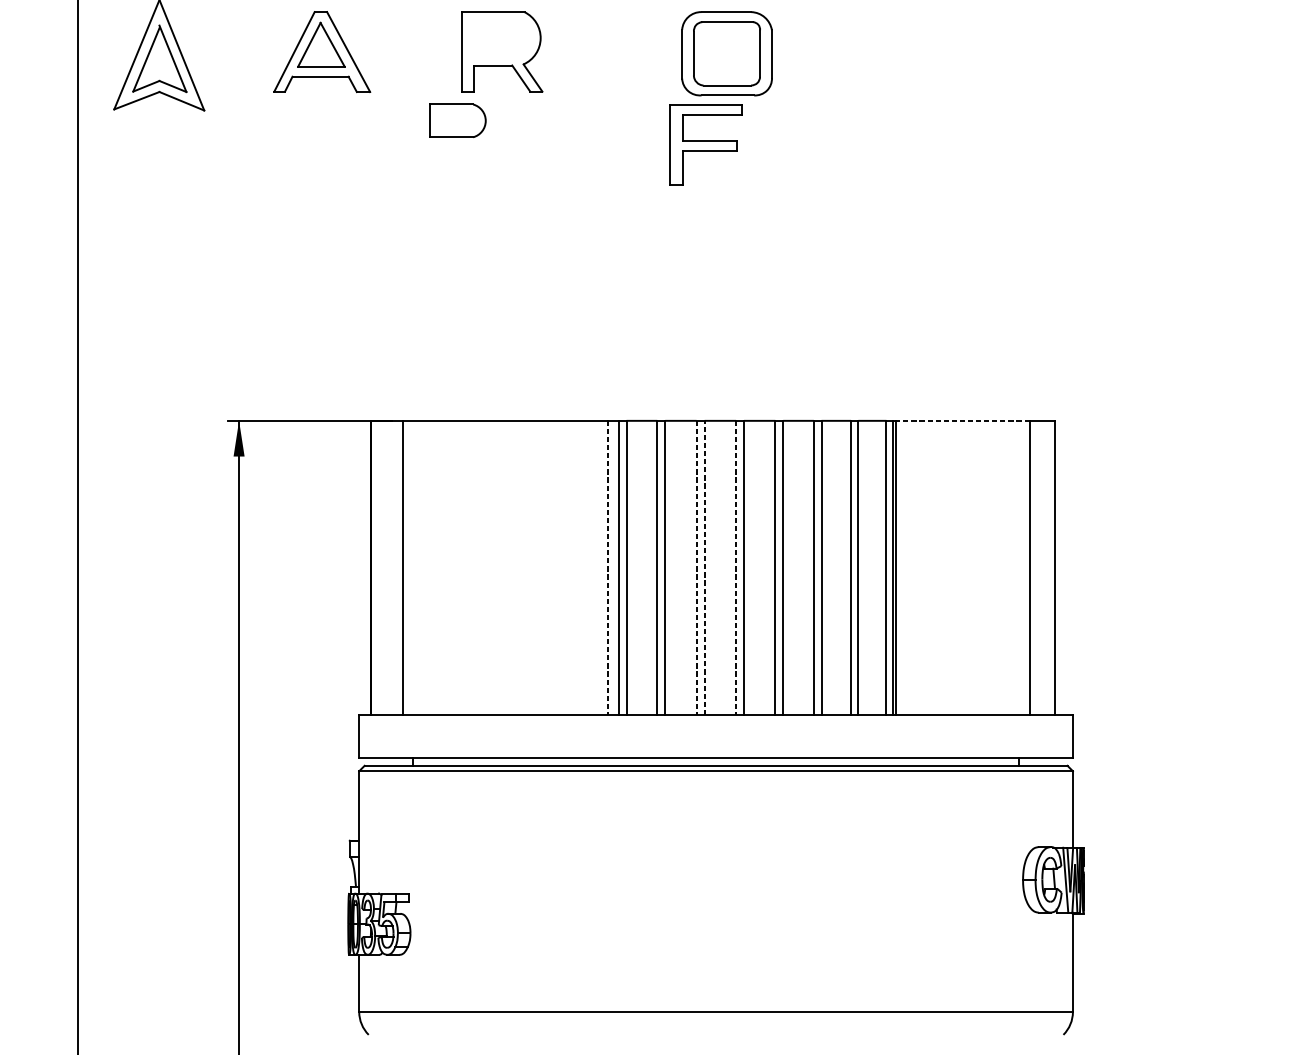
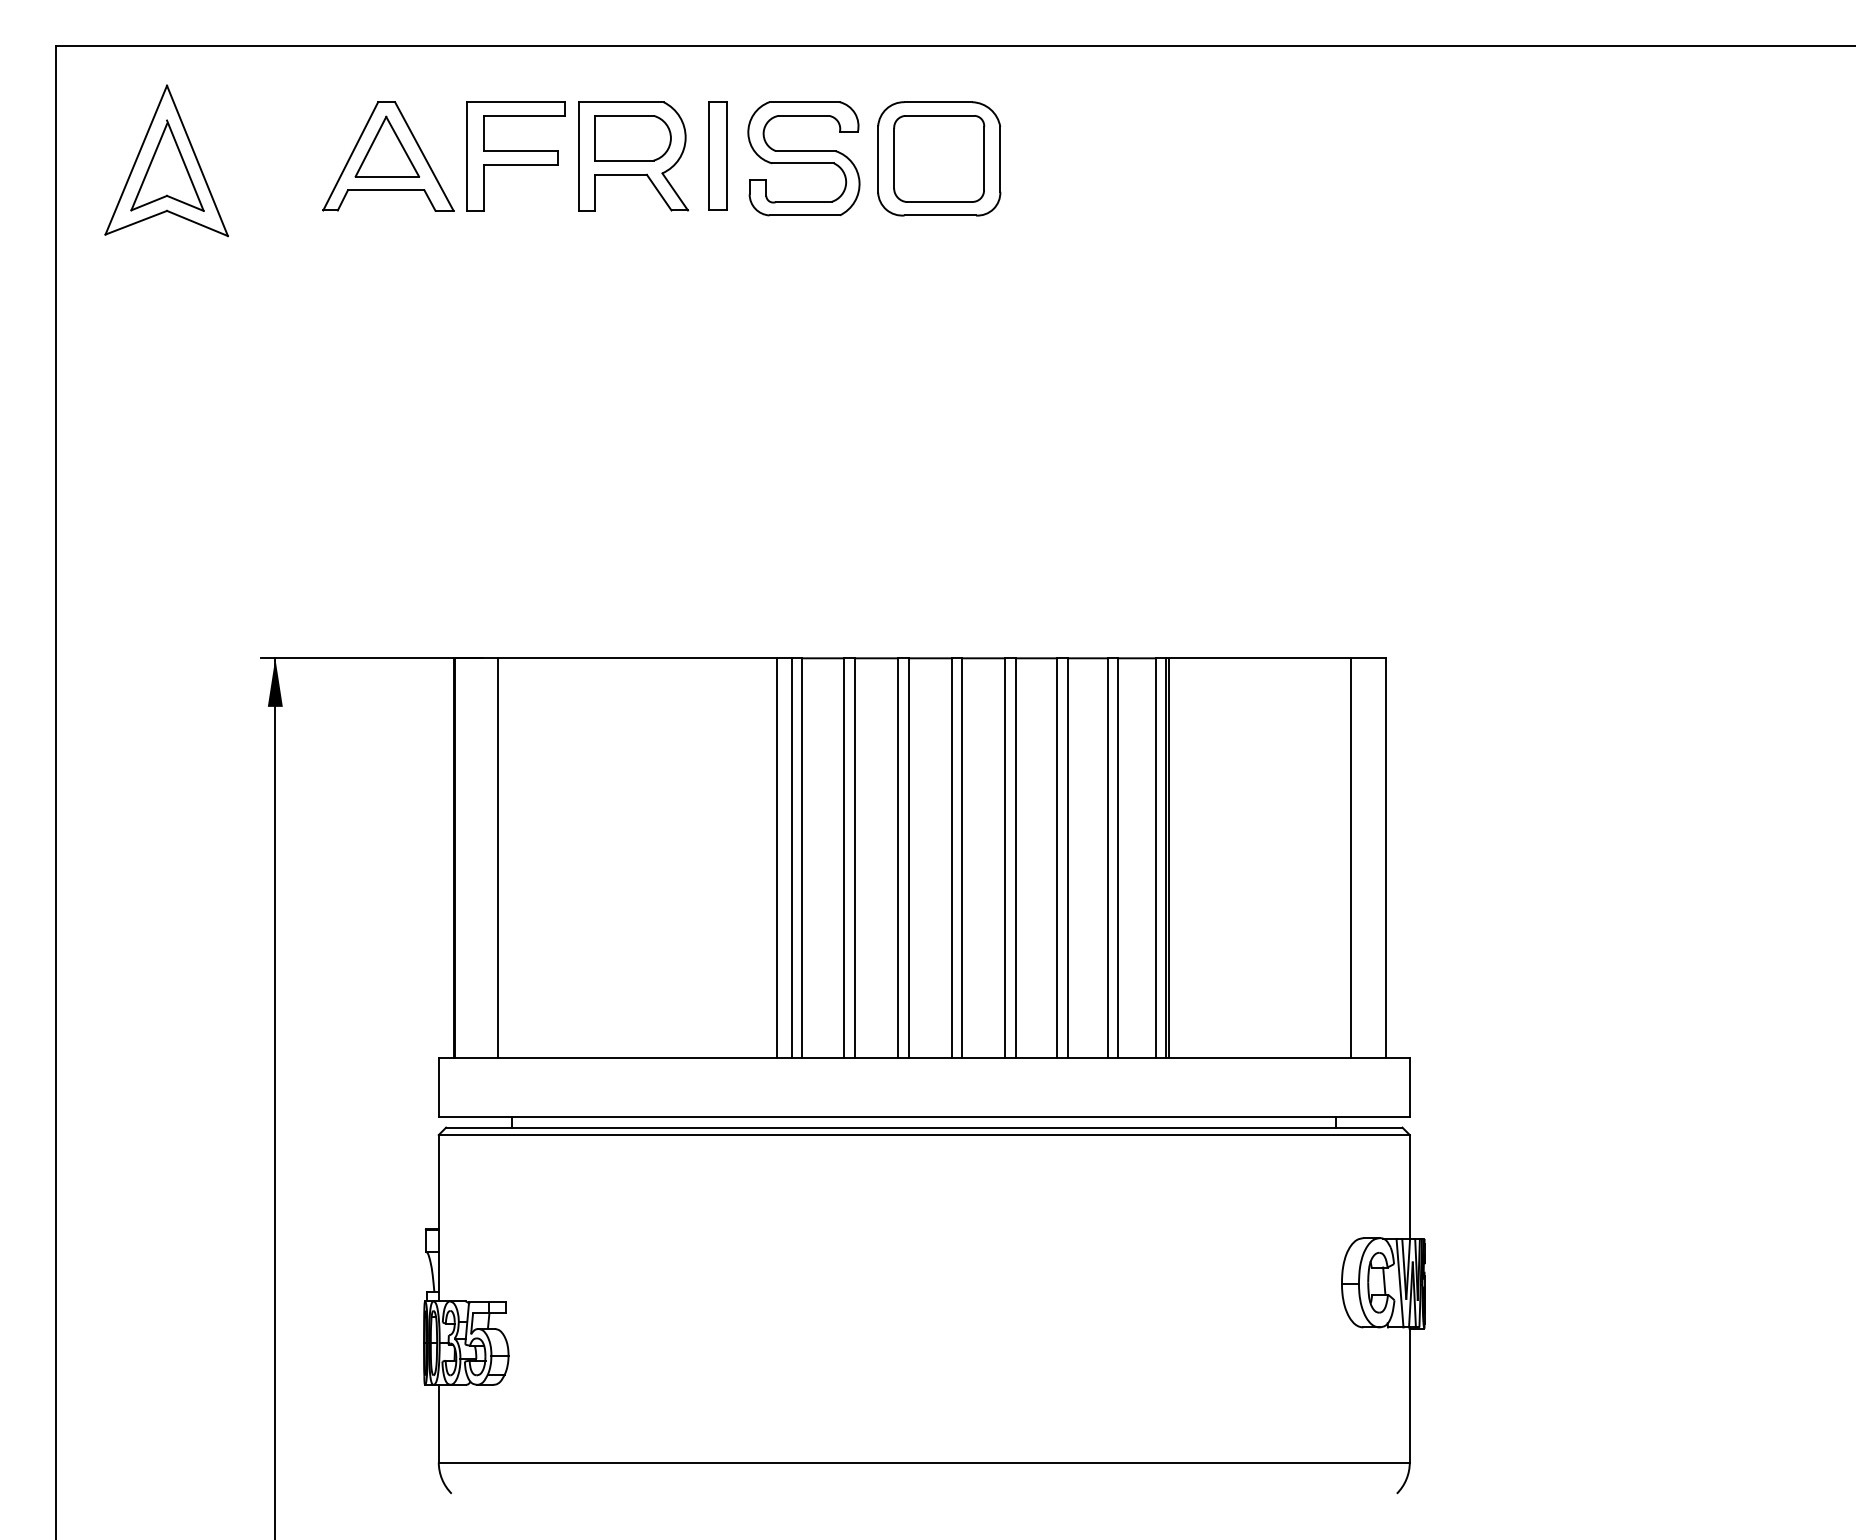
part: (564, 51) -> (717, 155), added
part: (627, 53) -> (803, 158), added
part: (457, 121) -> (632, 138), moved
part: (705, 145) -> (515, 156), moved
line: (962, 420) -> (1259, 658), dashed -> solid
line: (608, 567) -> (777, 858), dashed -> solid
line: (696, 567) -> (897, 858), dashed -> solid
line: (704, 567) -> (908, 857), dashed -> solid
line: (736, 567) -> (951, 858), dashed -> solid

